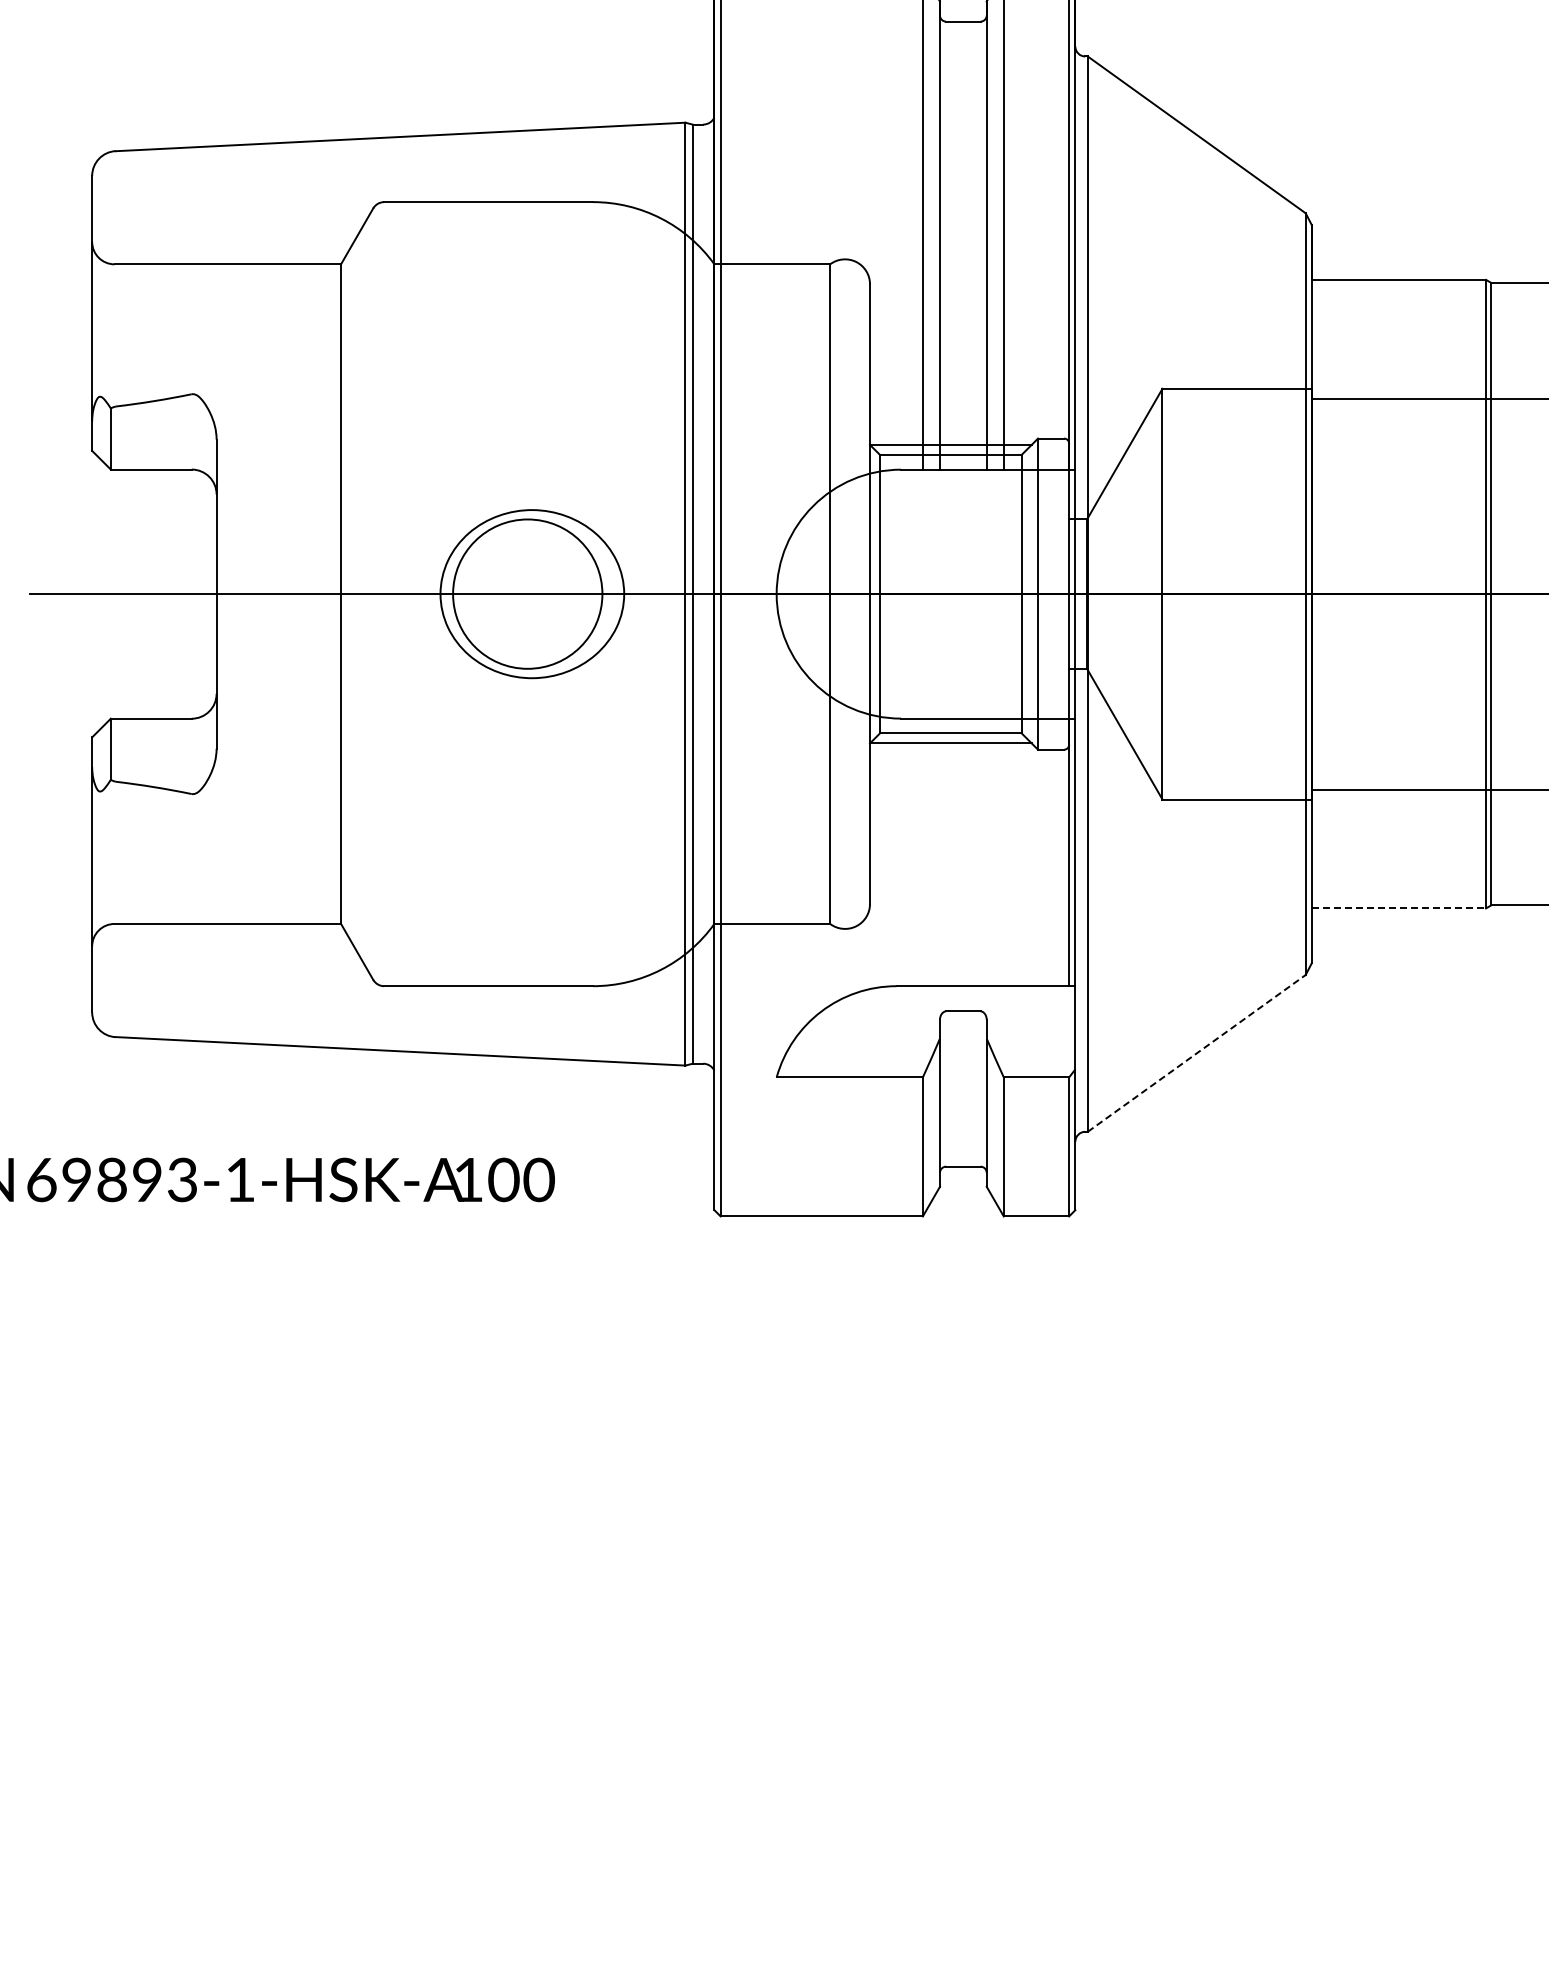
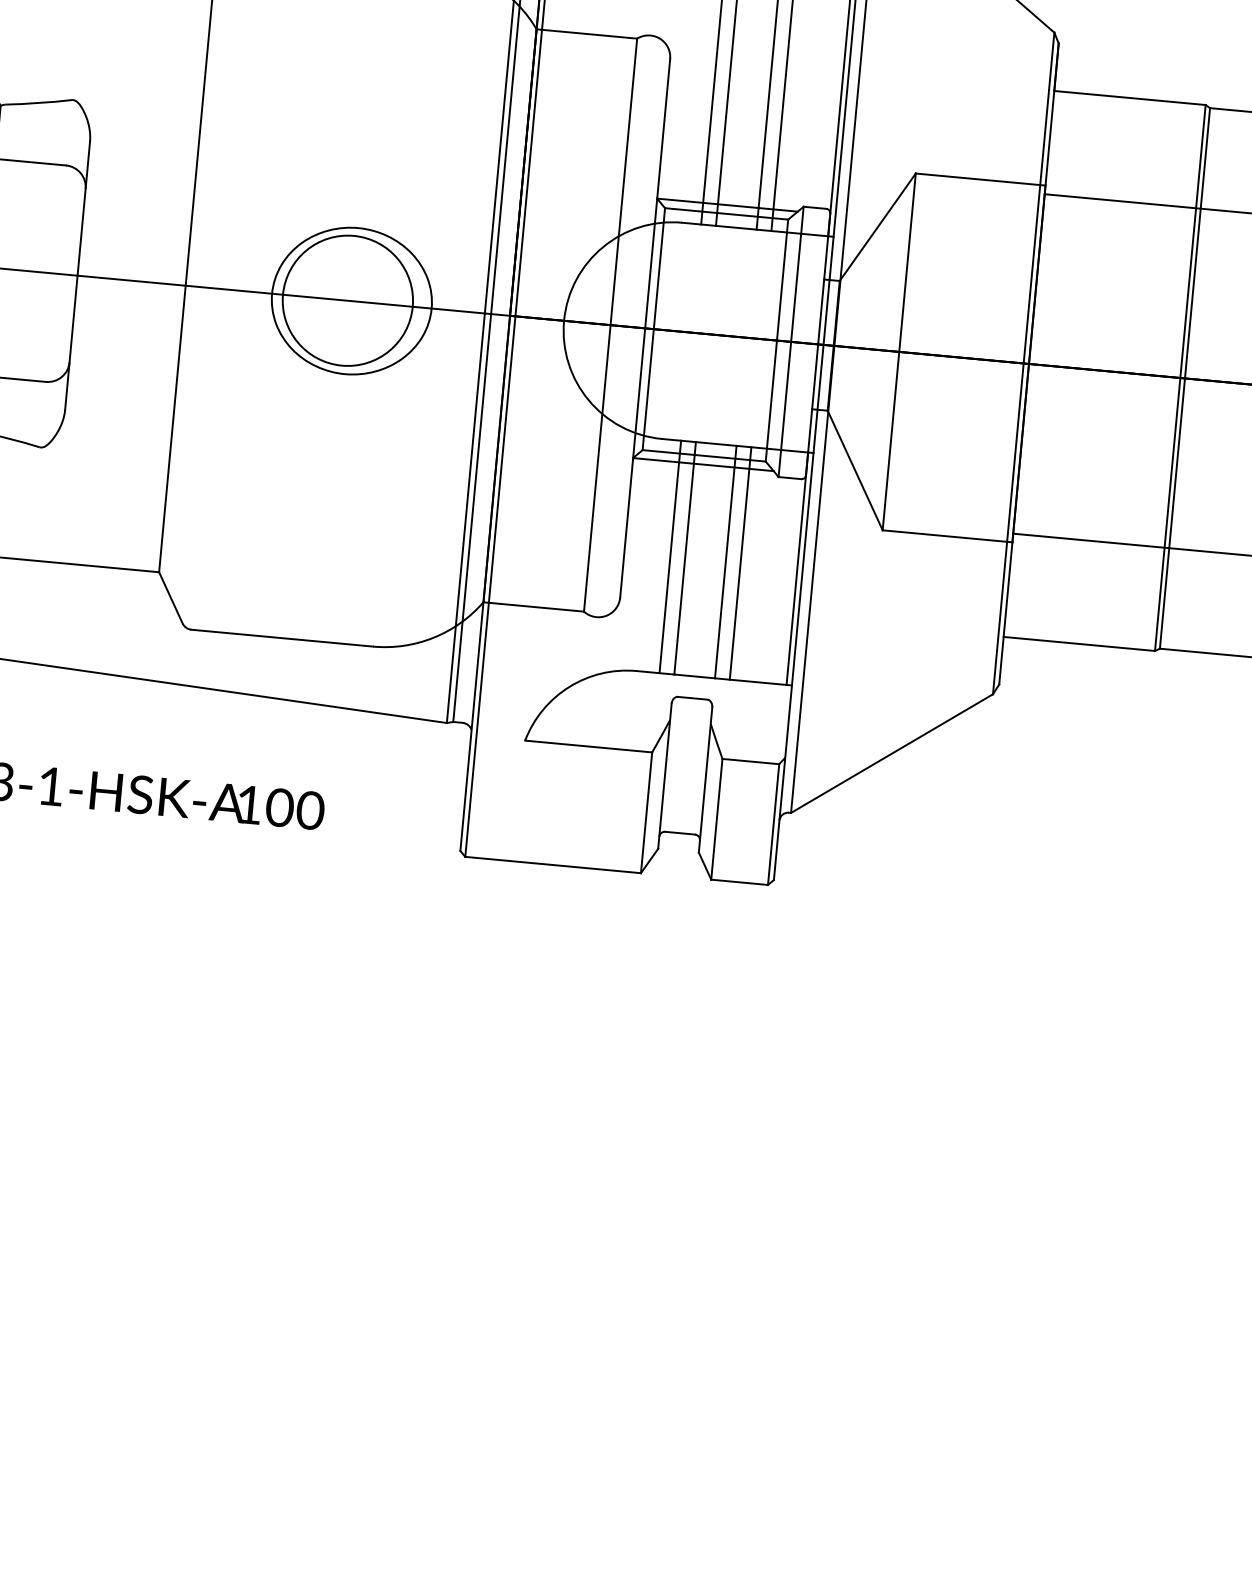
line: (922, 852) -> (669, 557), added
line: (939, 852) -> (684, 558), added
line: (986, 852) -> (725, 562), added
line: (1003, 852) -> (740, 563), added
line: (1399, 908) -> (1079, 644), dashed -> solid
line: (1197, 1053) -> (892, 753), dashed -> solid

